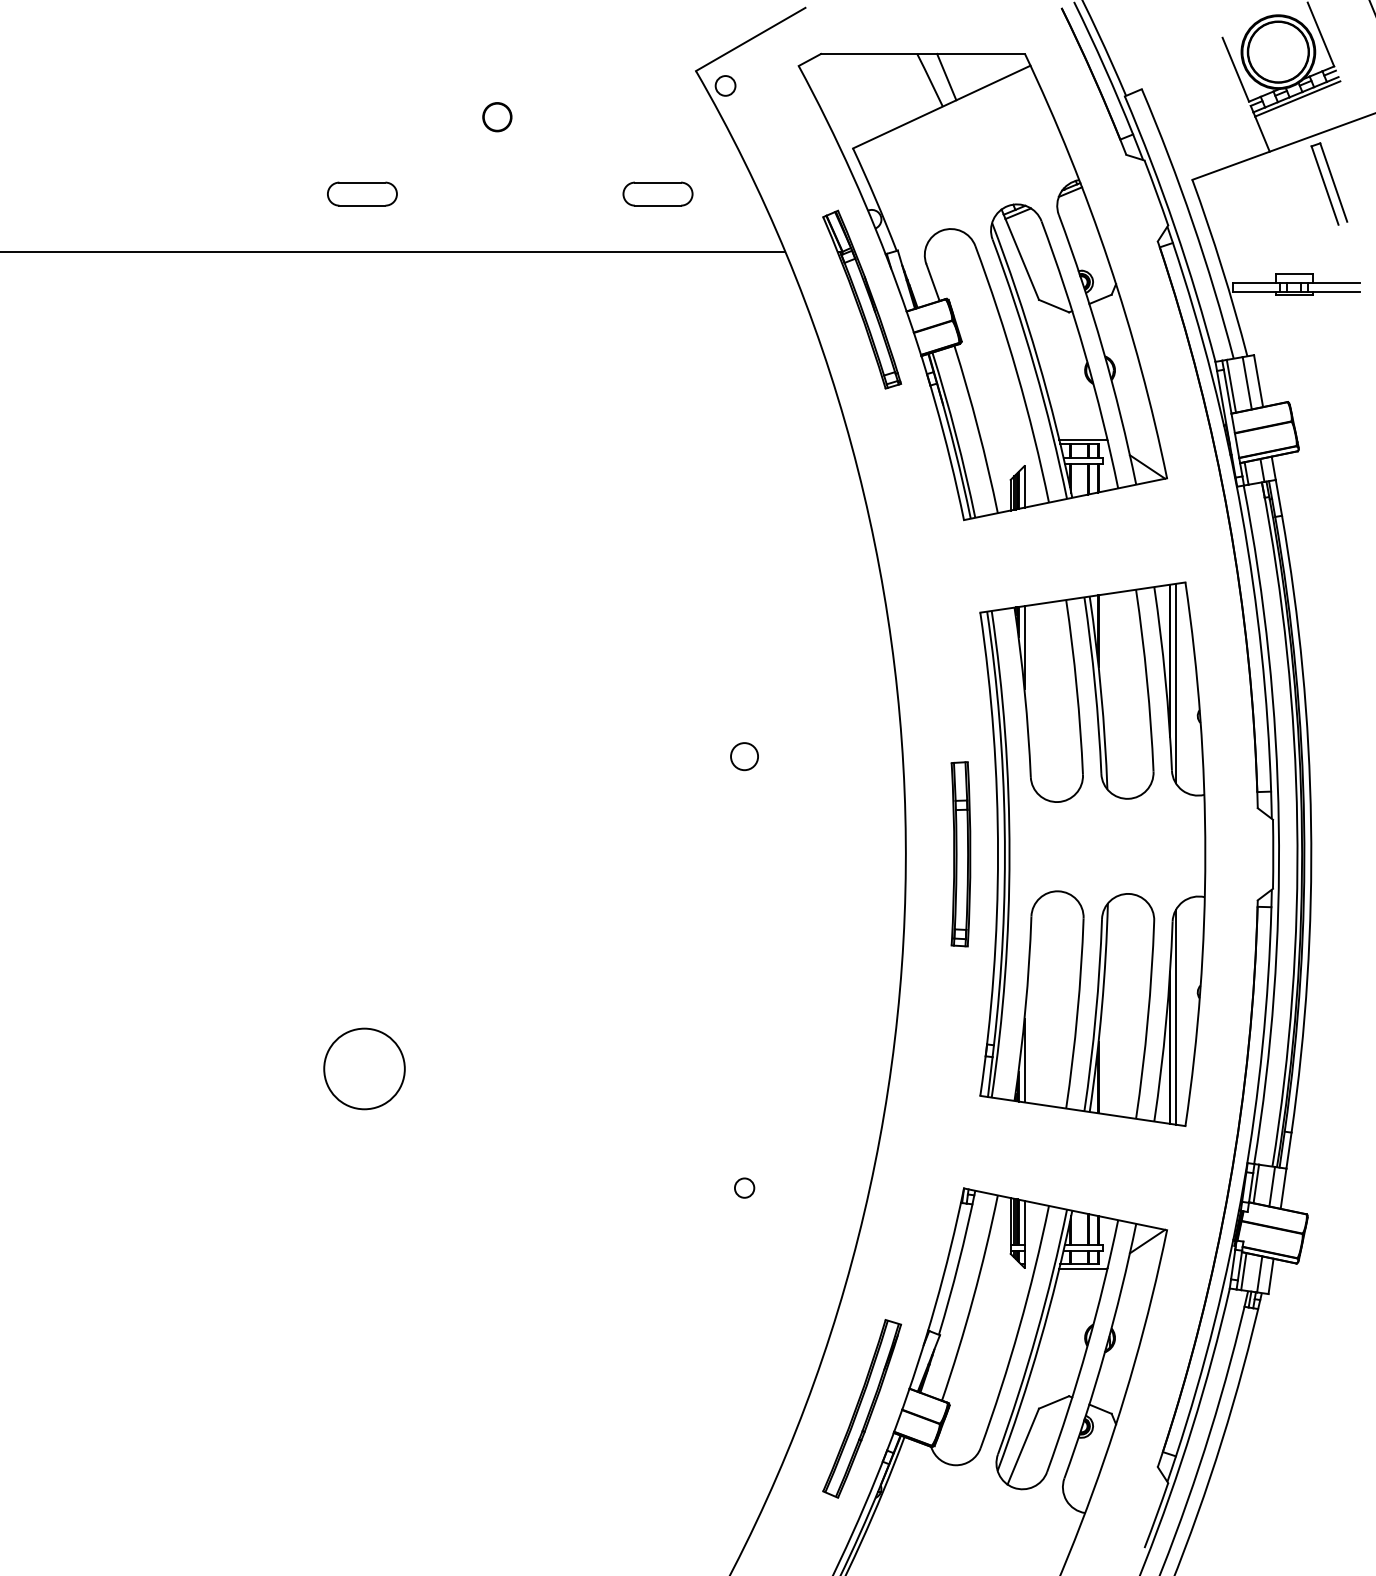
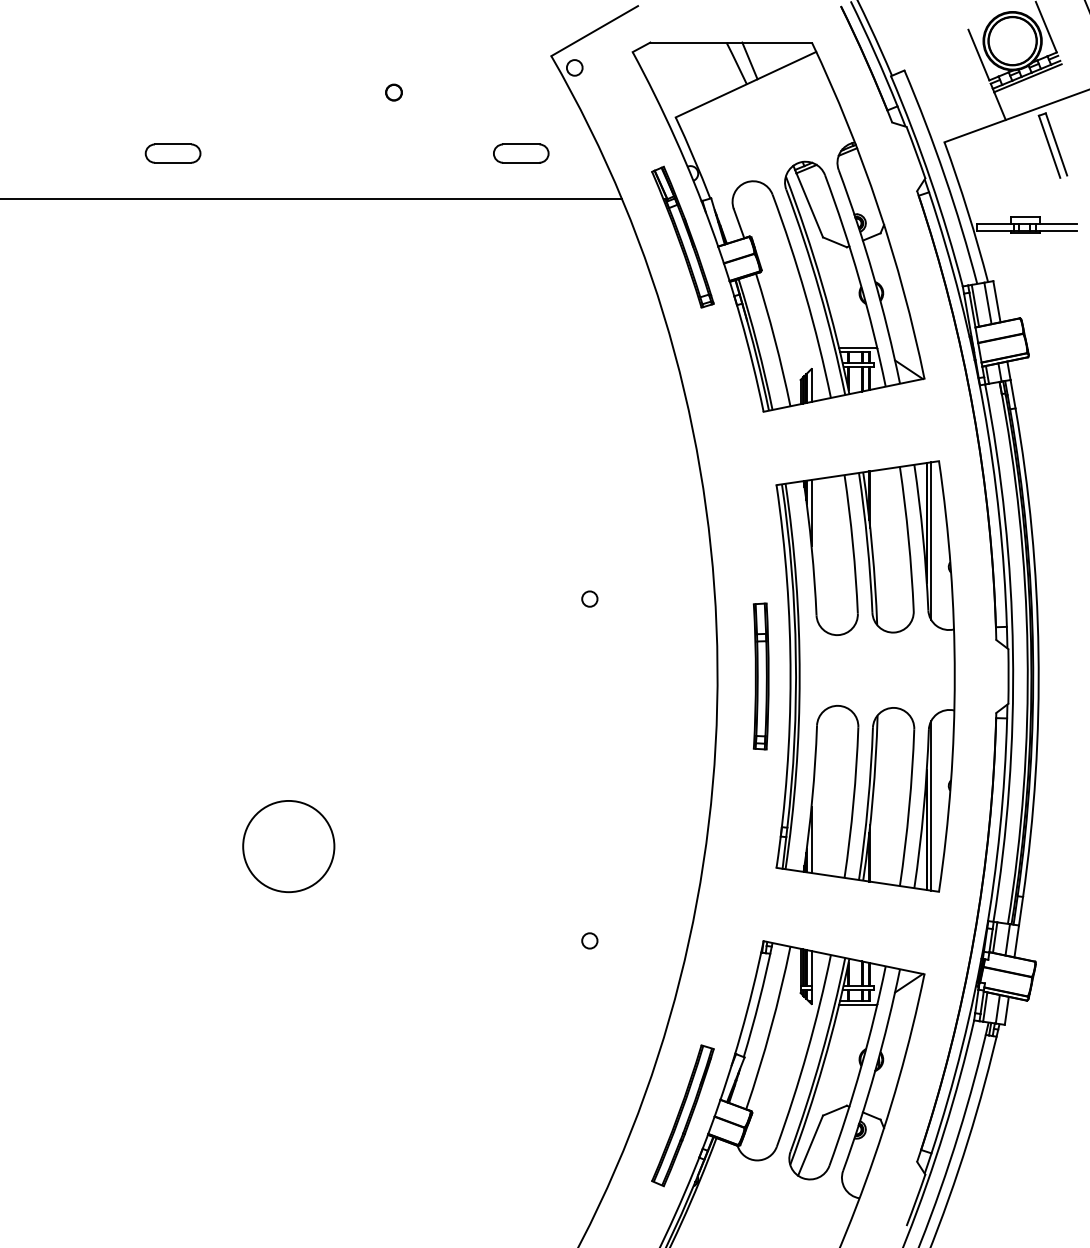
circle: (496, 116) -> (393, 92), size x0.71
part: (361, 193) -> (172, 153), moved
circle: (744, 755) -> (589, 598), size x0.71
circle: (364, 1068) -> (288, 846), size x1.43

